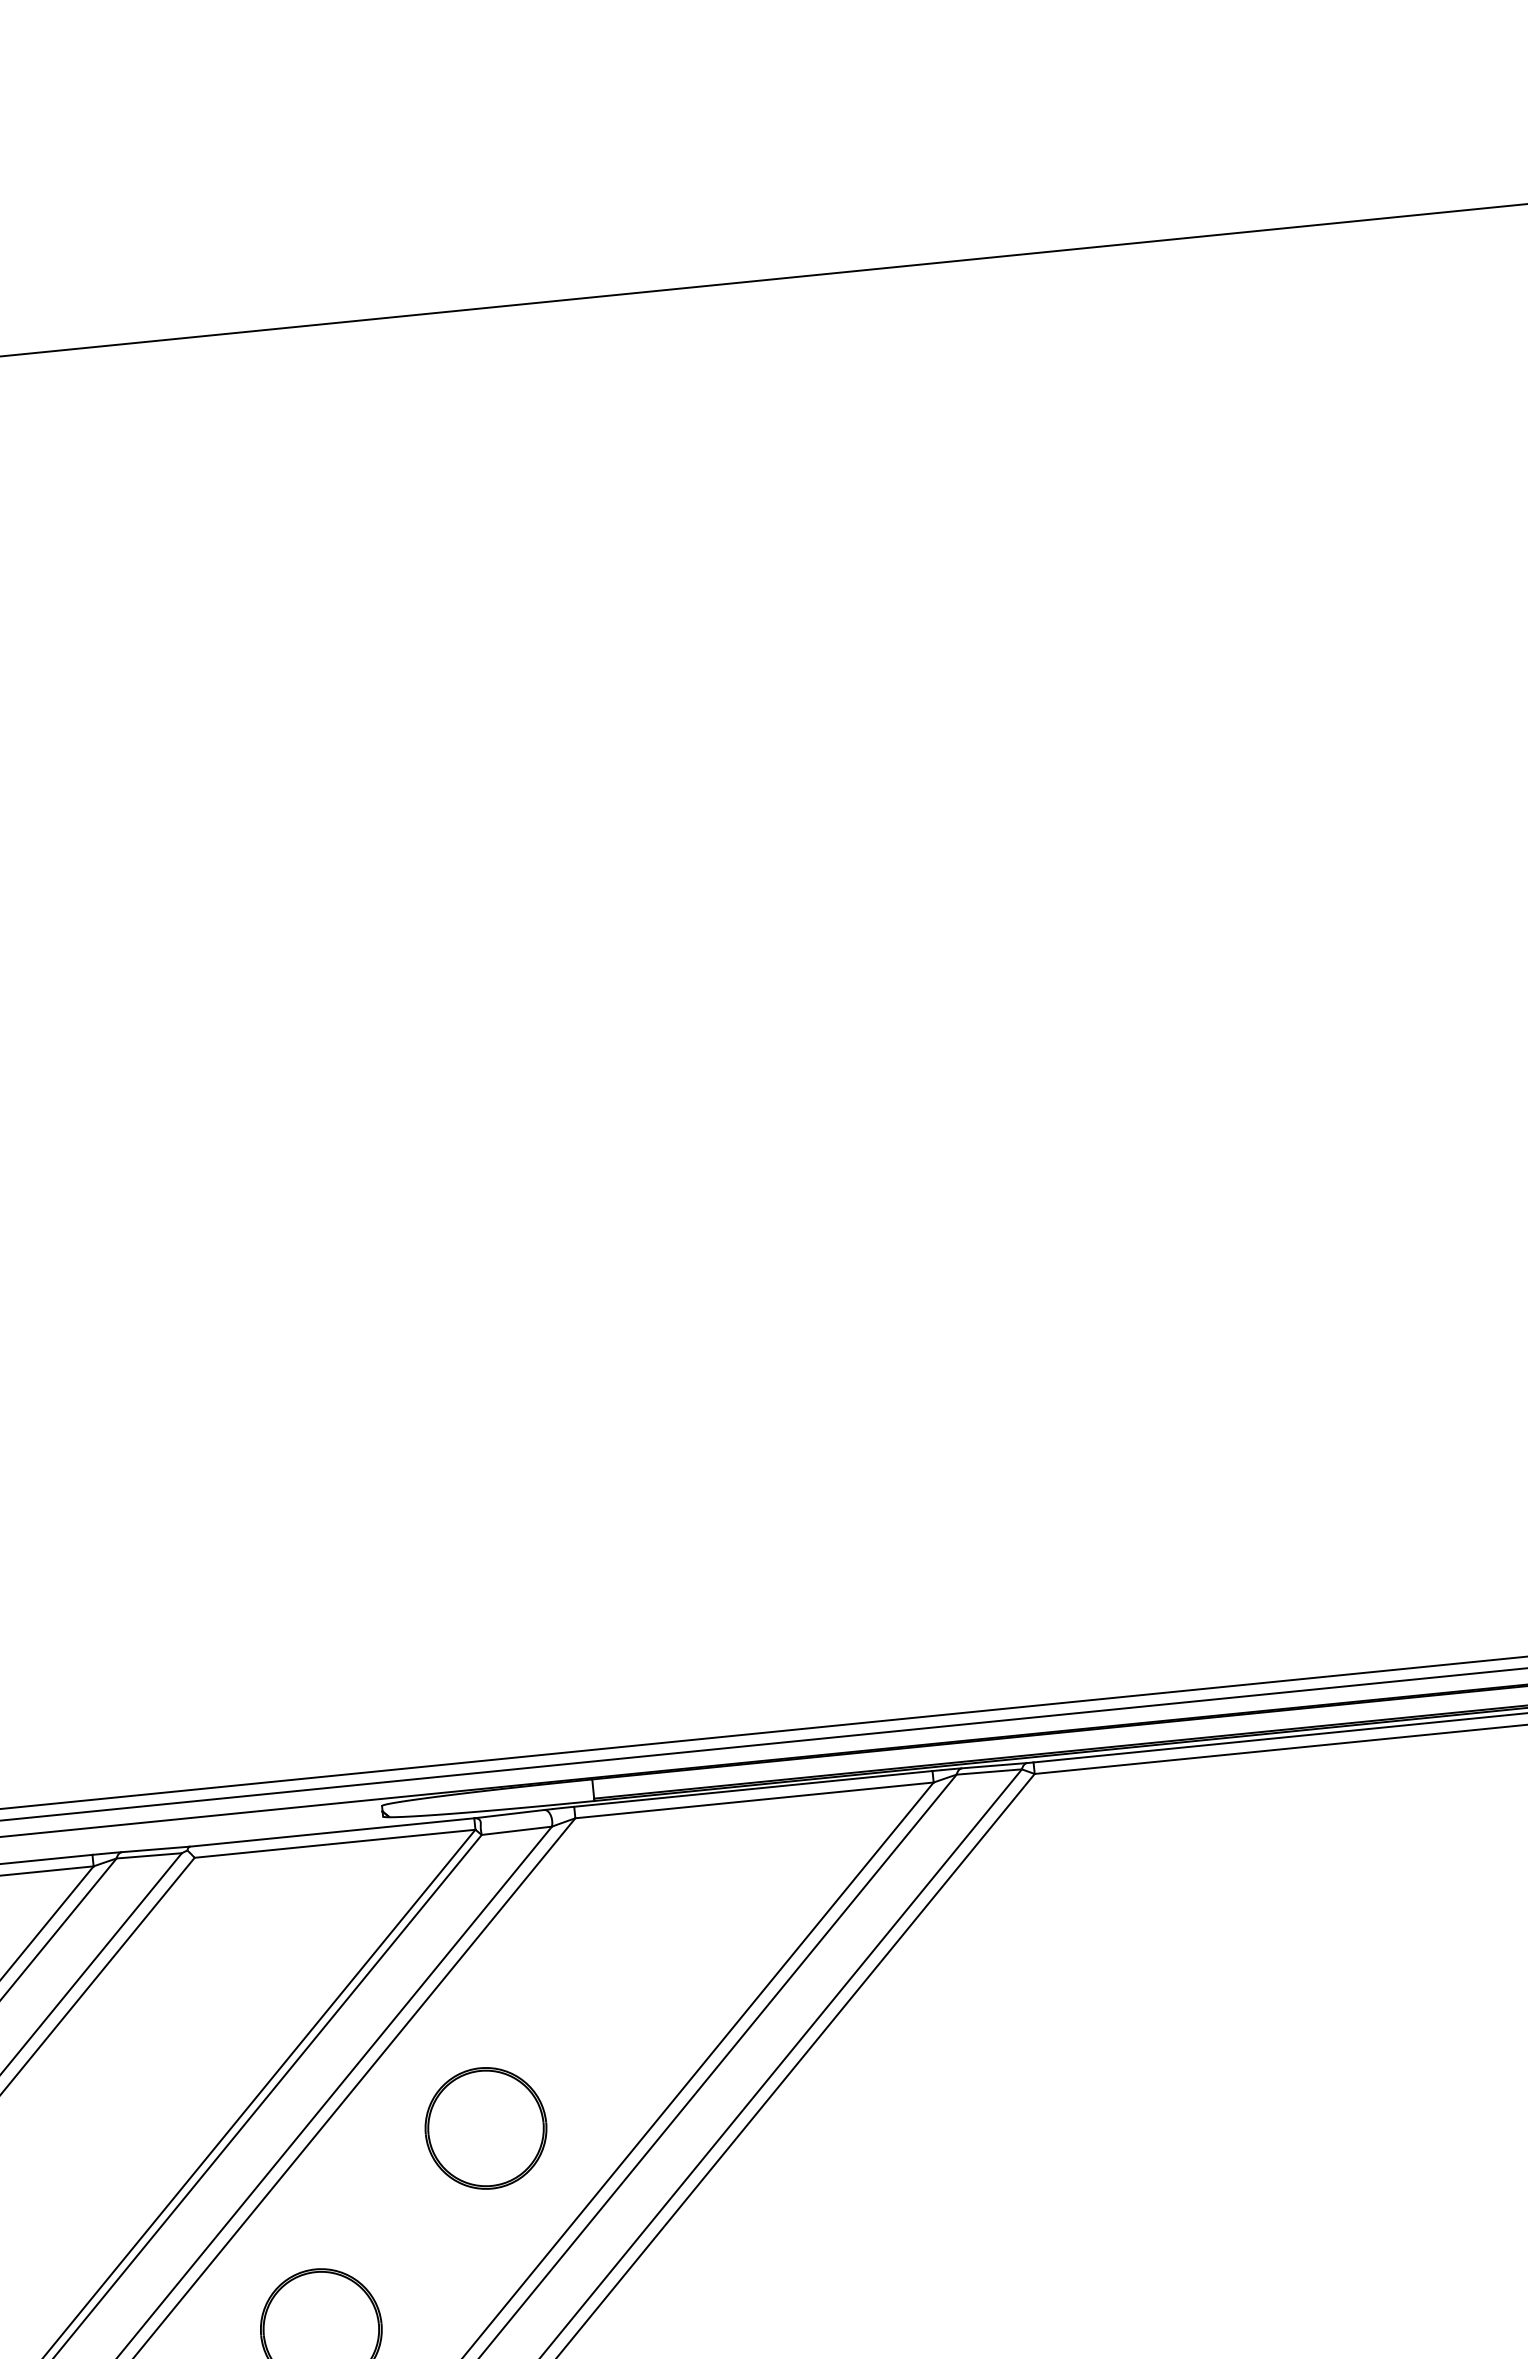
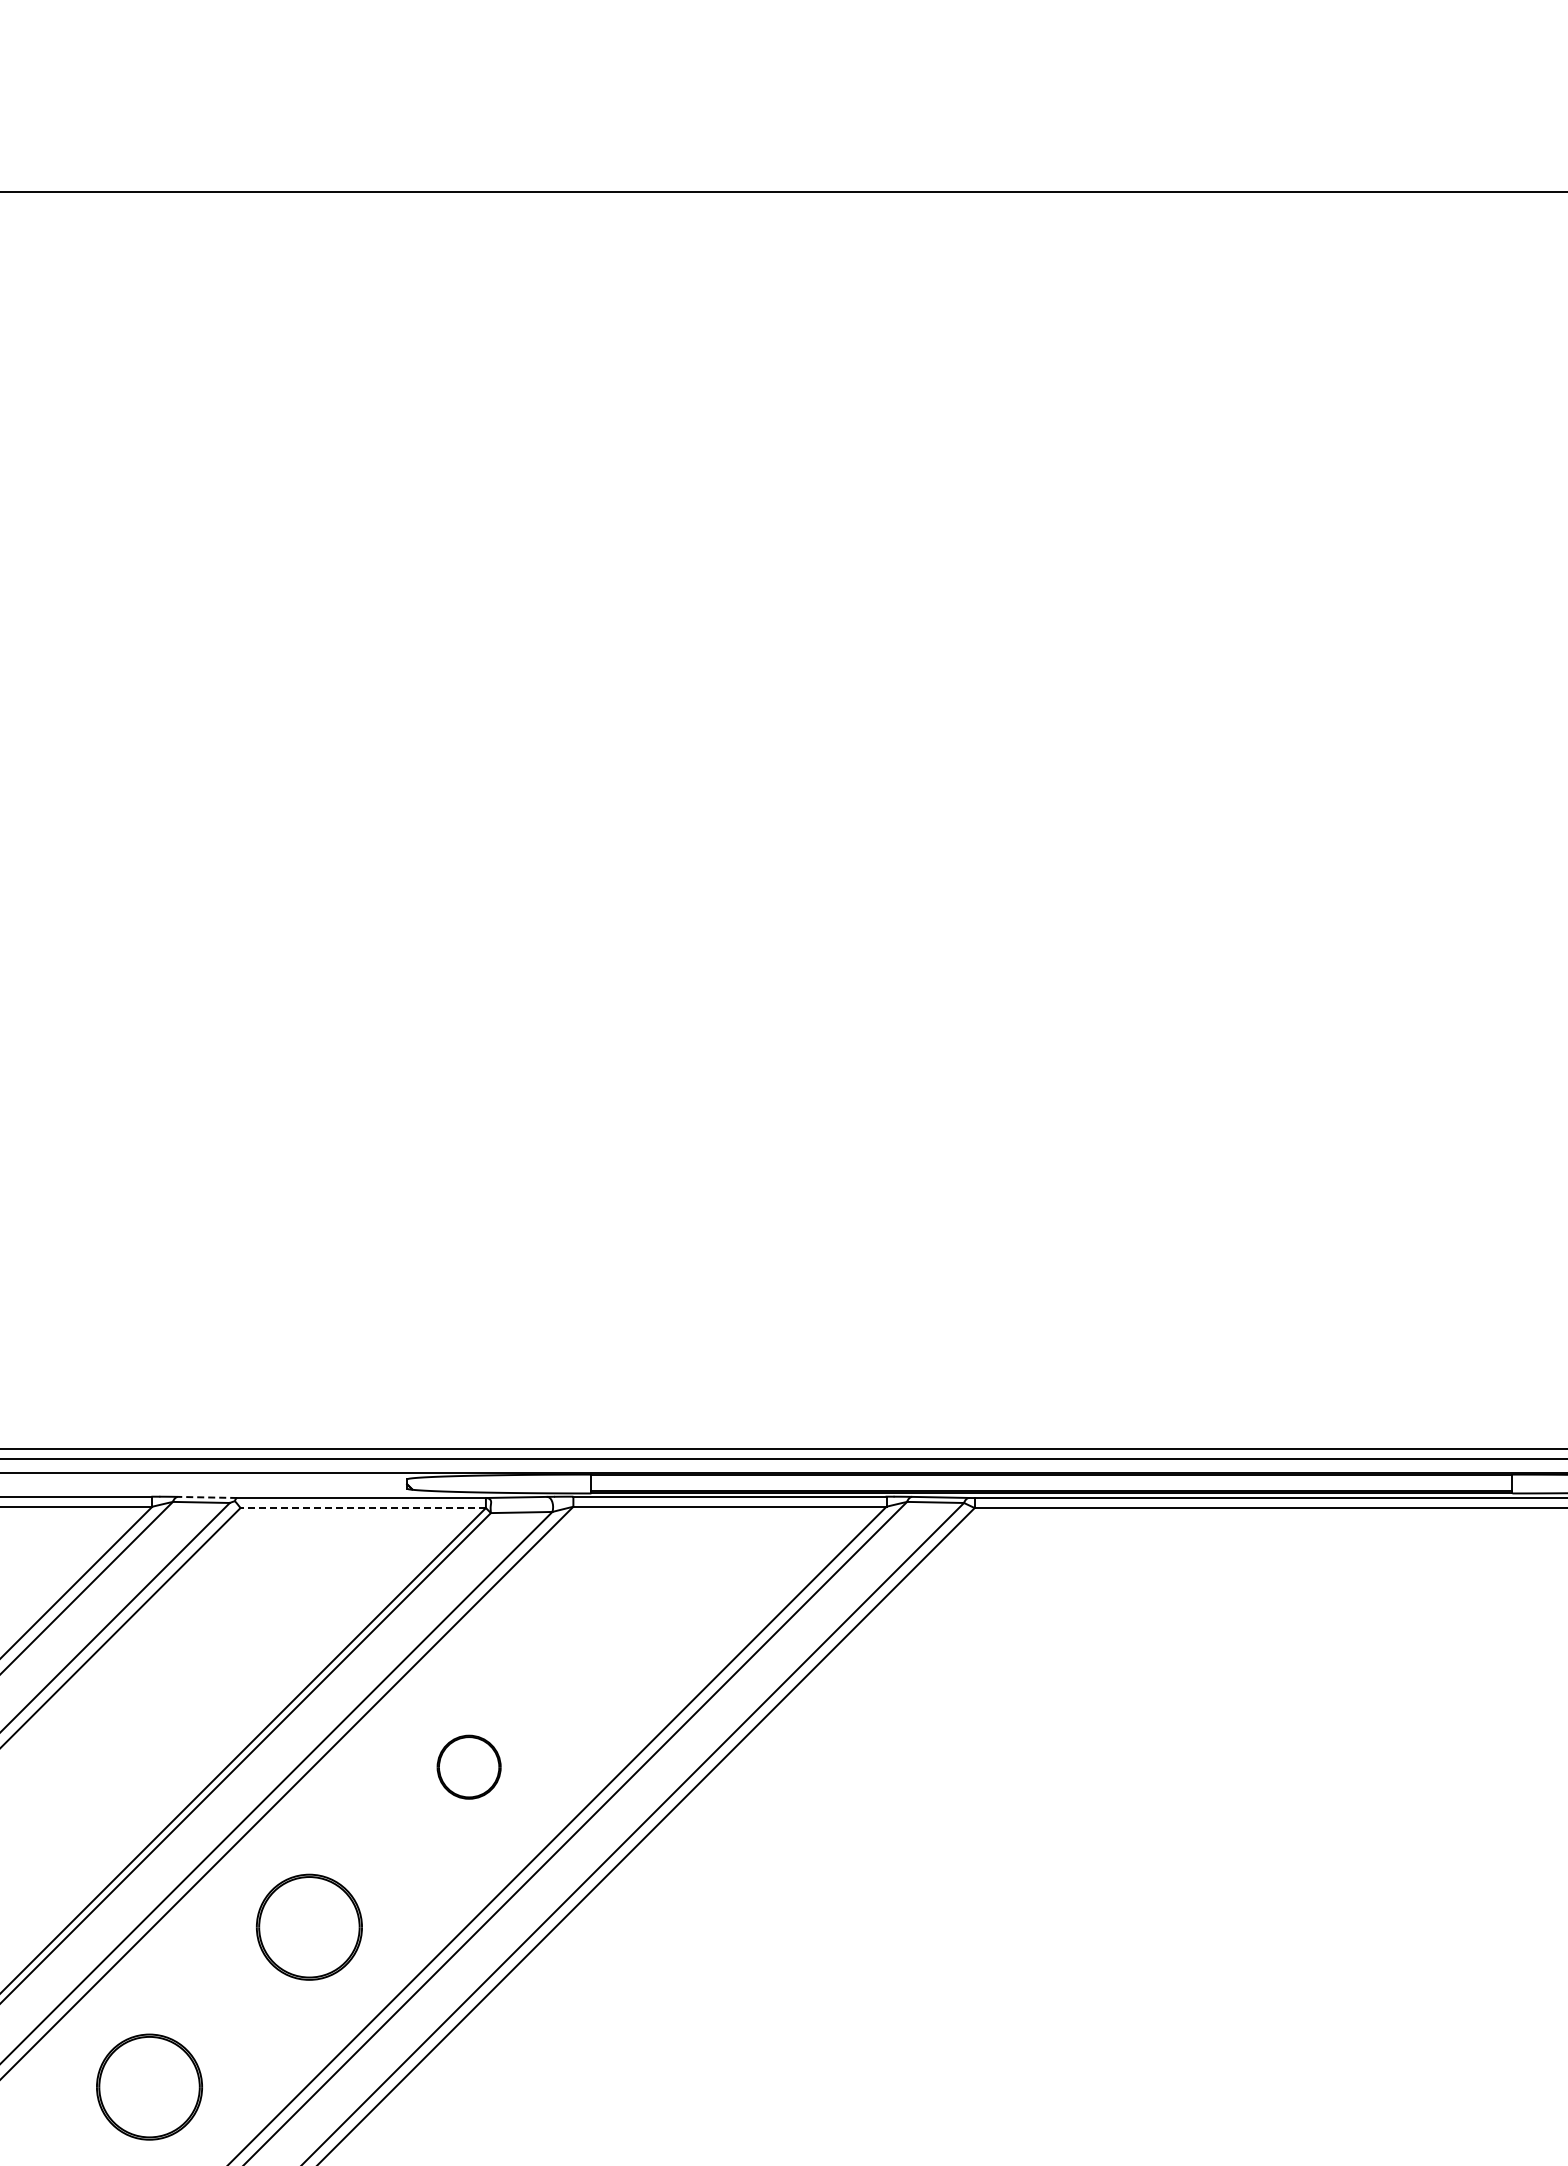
line: (335, 1844) -> (363, 1508), solid -> dashed
line: (155, 1849) -> (207, 1497), solid -> dashed
part: (485, 2127) -> (468, 1766), size x0.6

